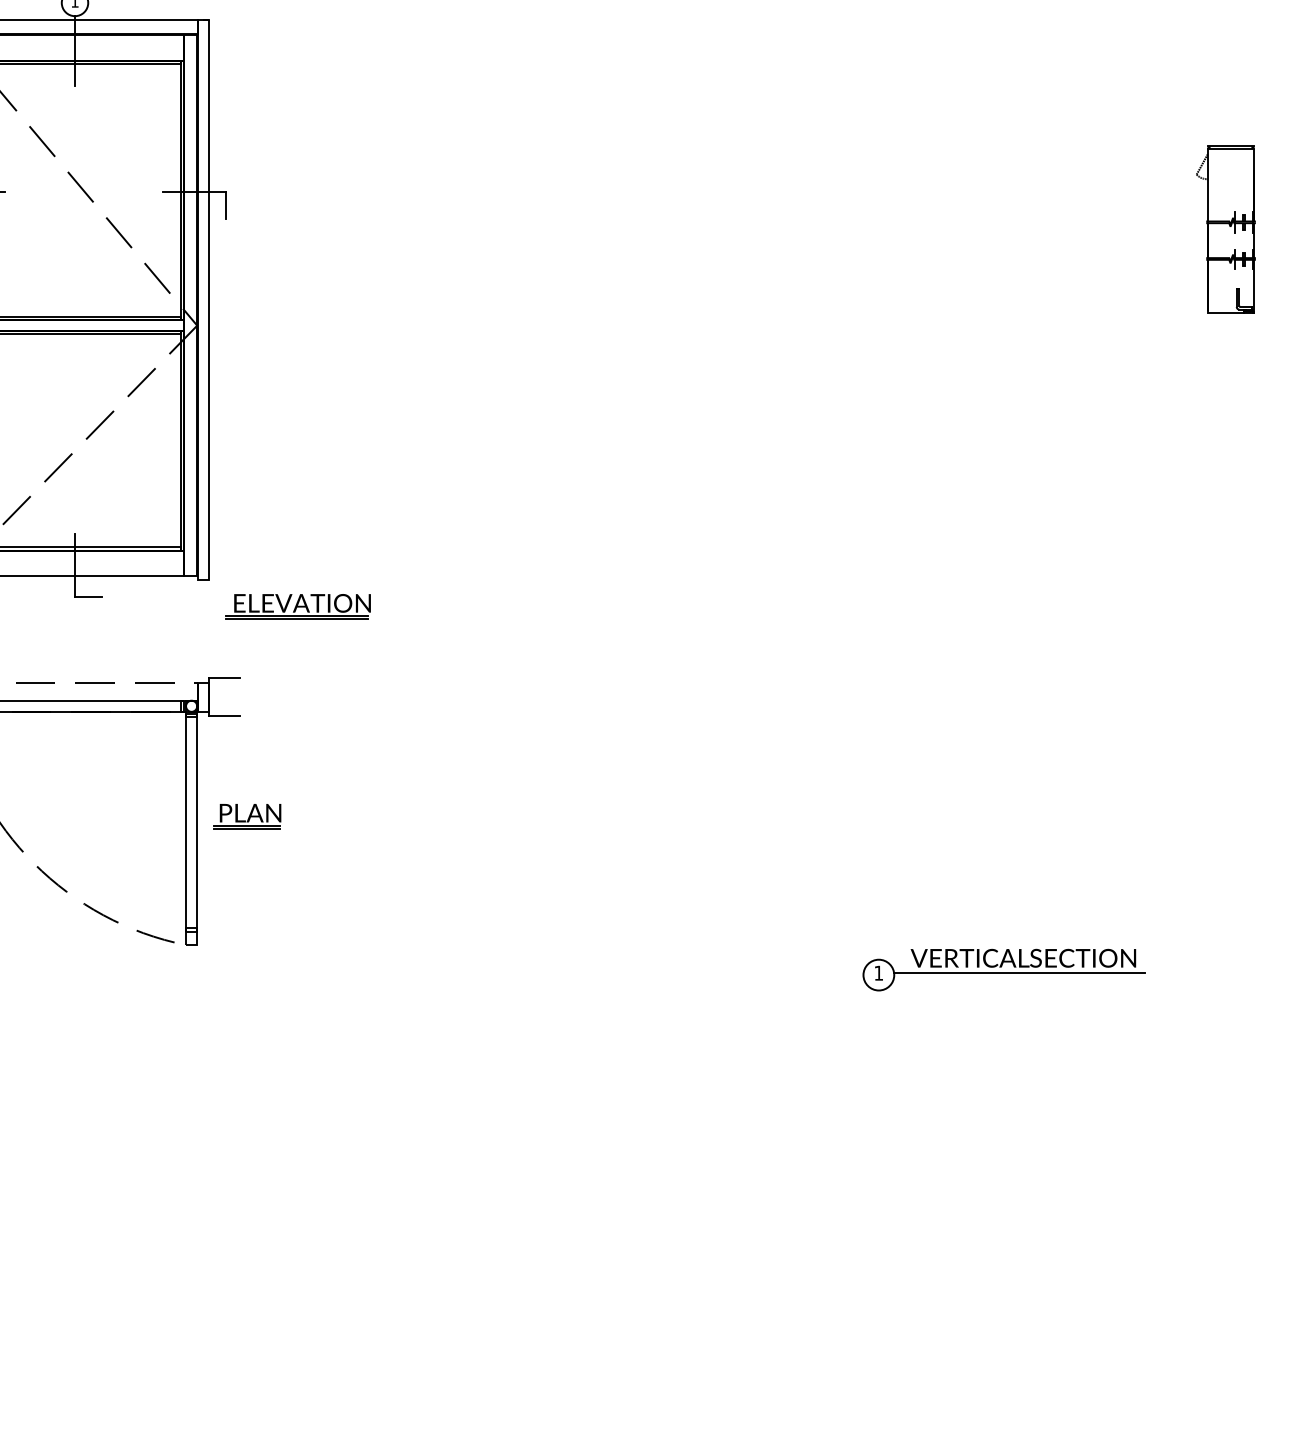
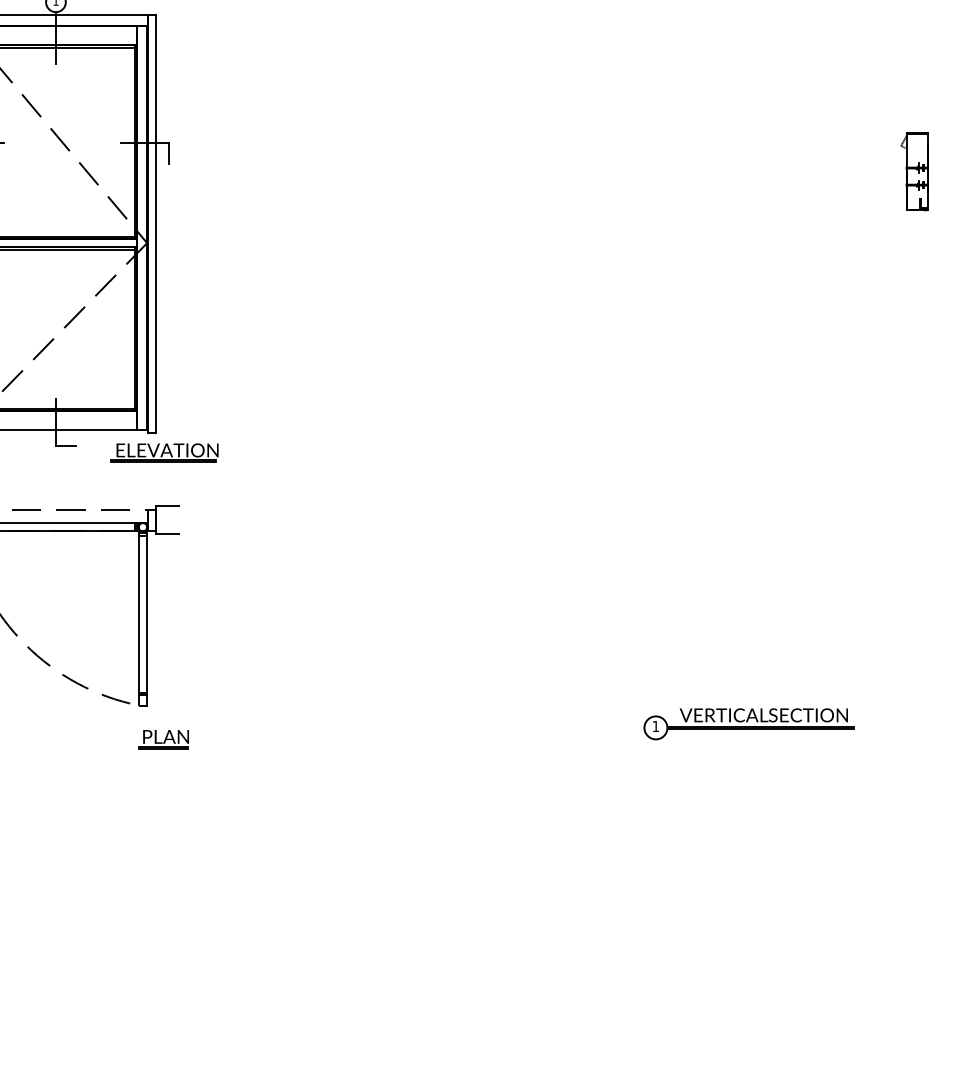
part: (1225, 229) -> (914, 171), size x0.62
part: (297, 606) -> (163, 452), moved
part: (247, 816) -> (163, 739), moved
line: (1019, 977) -> (760, 729), added

